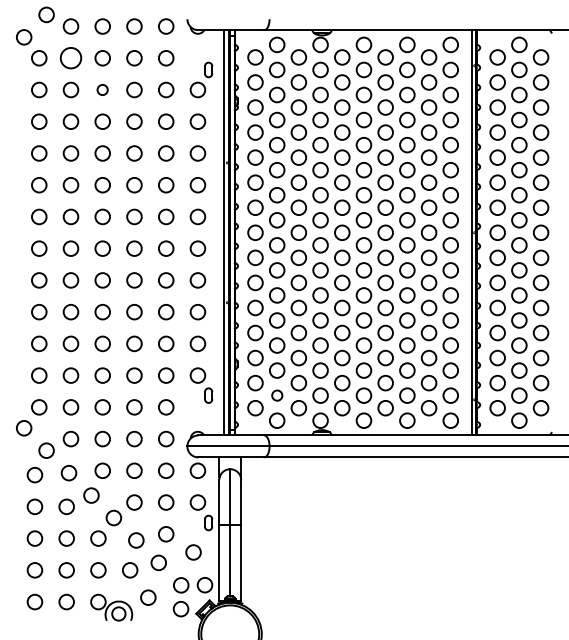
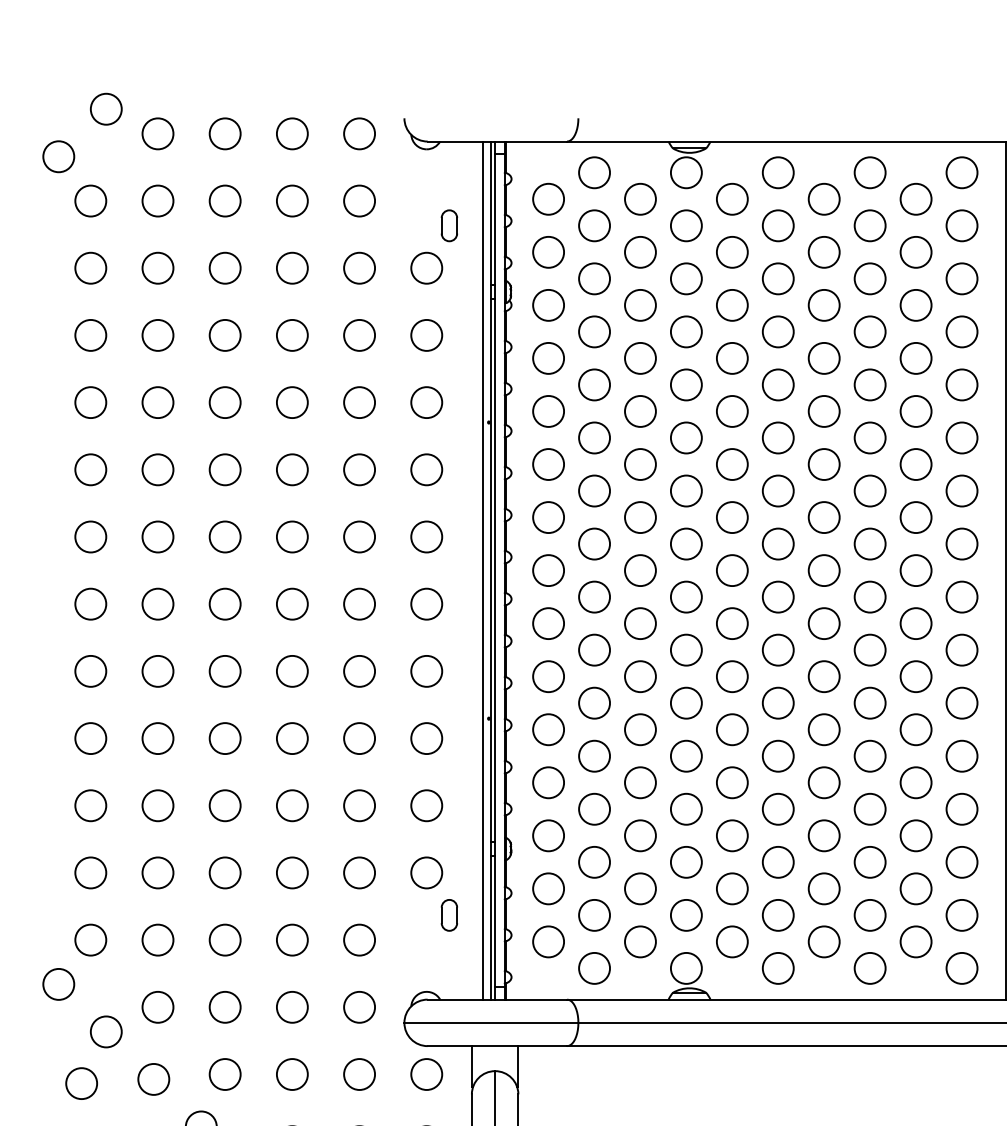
circle: (70, 58) -> (156, 201), size x0.71
circle: (102, 89) -> (224, 267), size x1.43
circle: (277, 395) -> (595, 915), size x1.43

